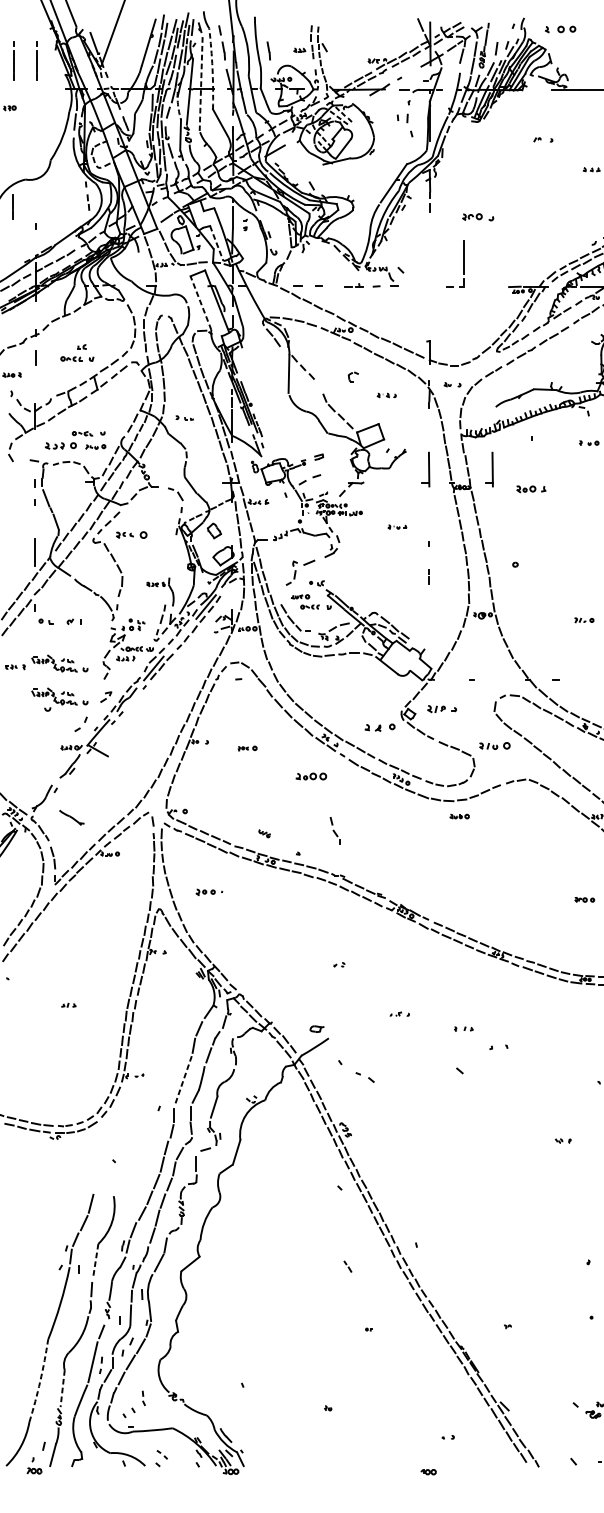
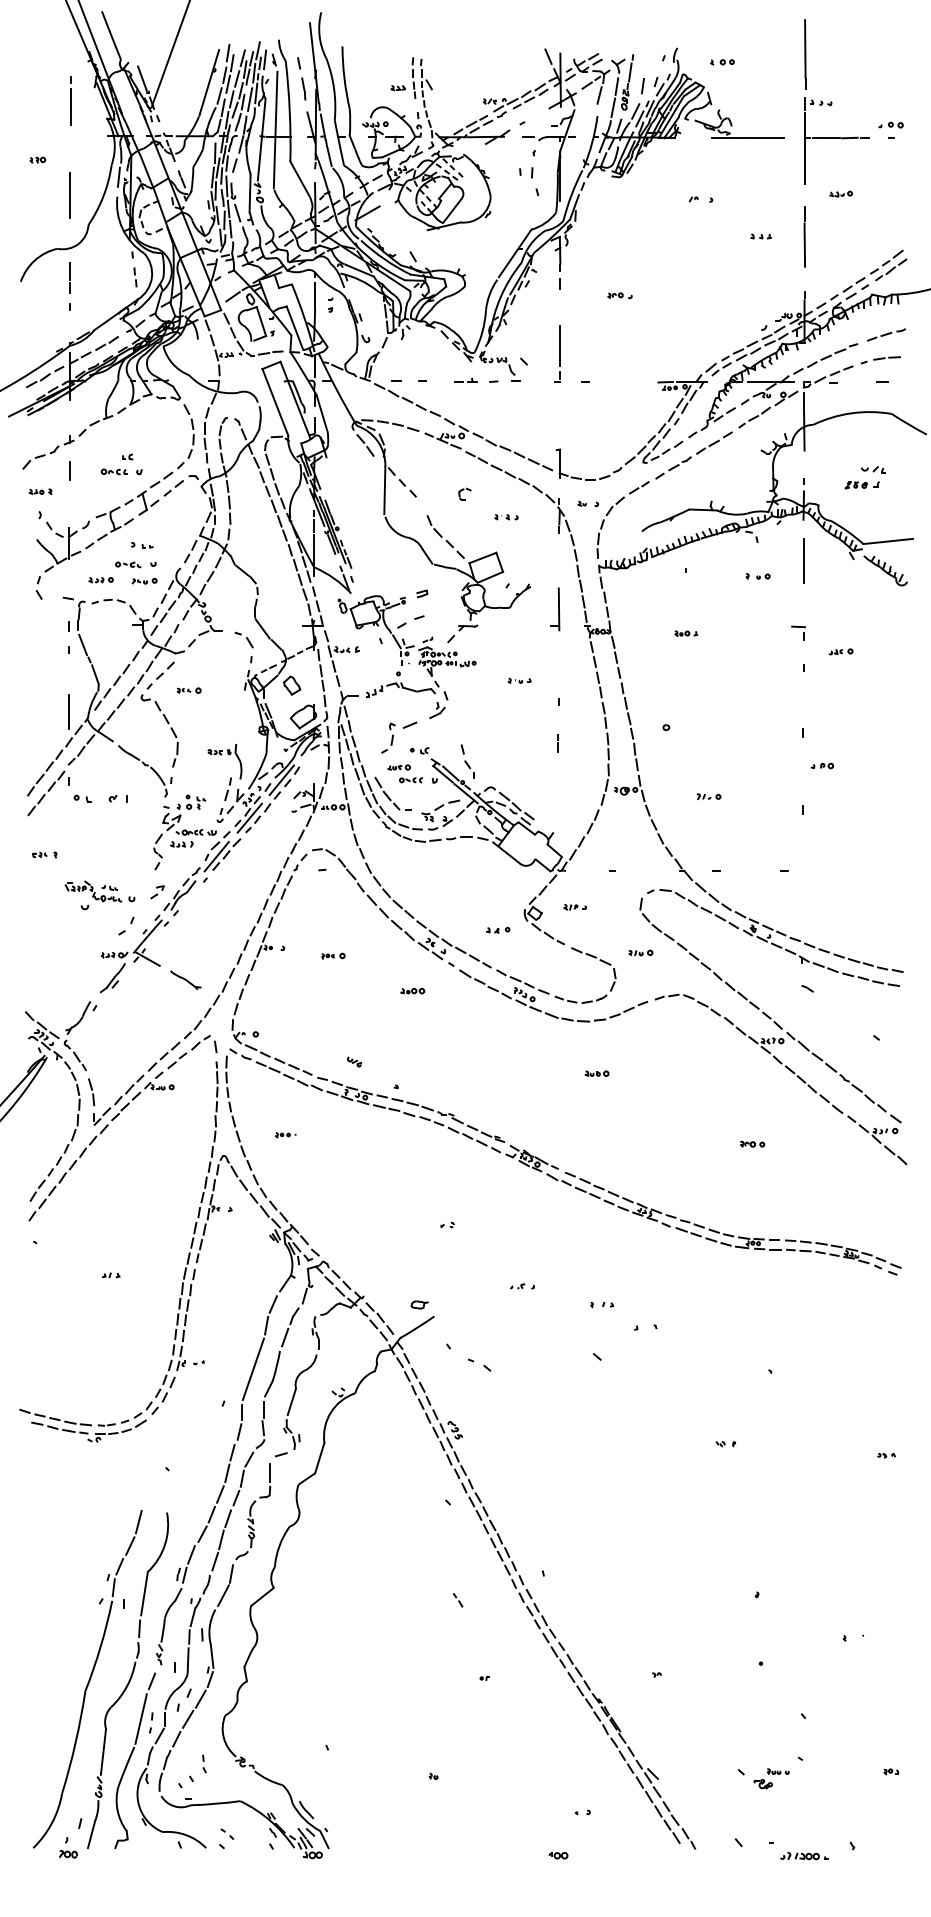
part: (560, 29) -> (722, 62), size x0.62
line: (268, 50) -> (359, 88), removed
line: (13, 60) -> (42, 100), removed
arc: (212, 69) -> (289, 111), dashed -> solid
line: (201, 84) -> (275, 130), dashed -> solid
arc: (178, 106) -> (247, 157), dashed -> solid
line: (35, 136) -> (69, 195), added
line: (12, 206) -> (69, 277), moved
part: (477, 217) -> (619, 295), size x0.62
line: (217, 243) -> (295, 328), dashed -> solid
part: (462, 263) -> (557, 353), moved
line: (201, 303) -> (275, 402), dashed -> solid
part: (184, 418) -> (142, 545), moved
part: (60, 446) -> (100, 580), size x0.62
part: (489, 469) -> (634, 609), removed
part: (531, 489) -> (686, 633), size x0.62
part: (131, 534) -> (188, 690), size x0.62
part: (583, 620) -> (708, 796), moved
line: (180, 637) -> (249, 817), added
part: (59, 663) -> (99, 850), removed
part: (442, 709) -> (575, 907), size x0.62
part: (380, 727) -> (498, 930), size x0.62
part: (494, 745) -> (640, 952), size x0.62
part: (311, 776) -> (412, 991), size x0.62
part: (459, 816) -> (596, 1073), moved
part: (71, 817) -> (185, 979), moved
part: (335, 830) -> (467, 761), moved
part: (209, 892) -> (285, 1135), size x0.62
line: (183, 1081) -> (253, 1369), dashed -> solid
line: (95, 1261) -> (144, 1593), dashed -> solid
arc: (40, 1381) -> (75, 1742), dashed -> solid
line: (62, 1389) -> (103, 1752), dashed -> solid

